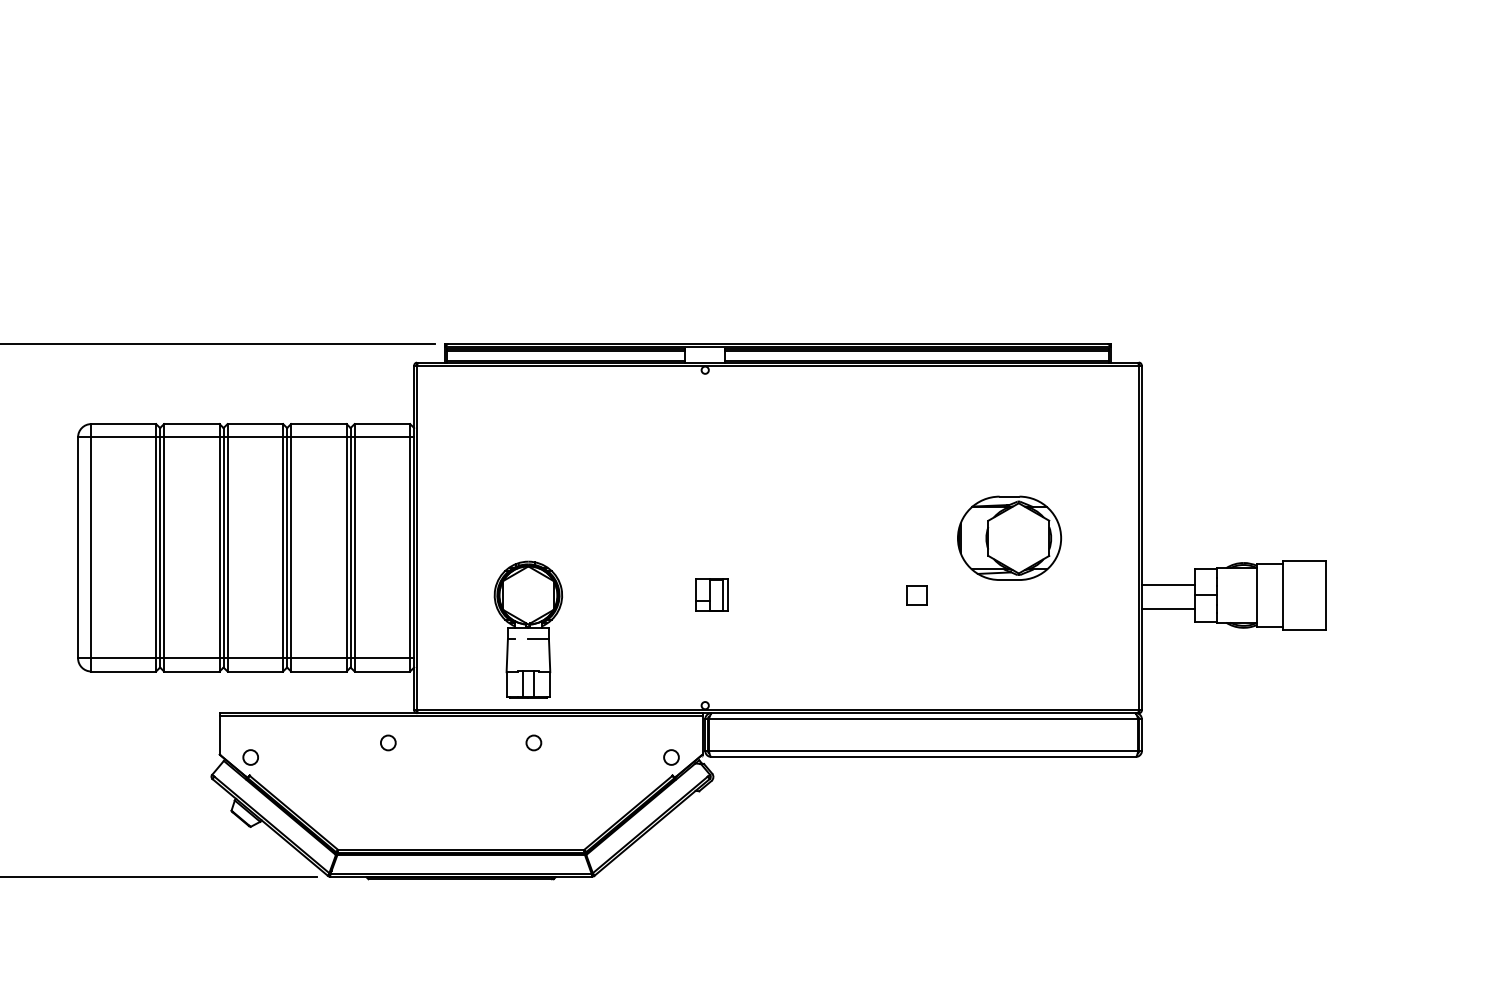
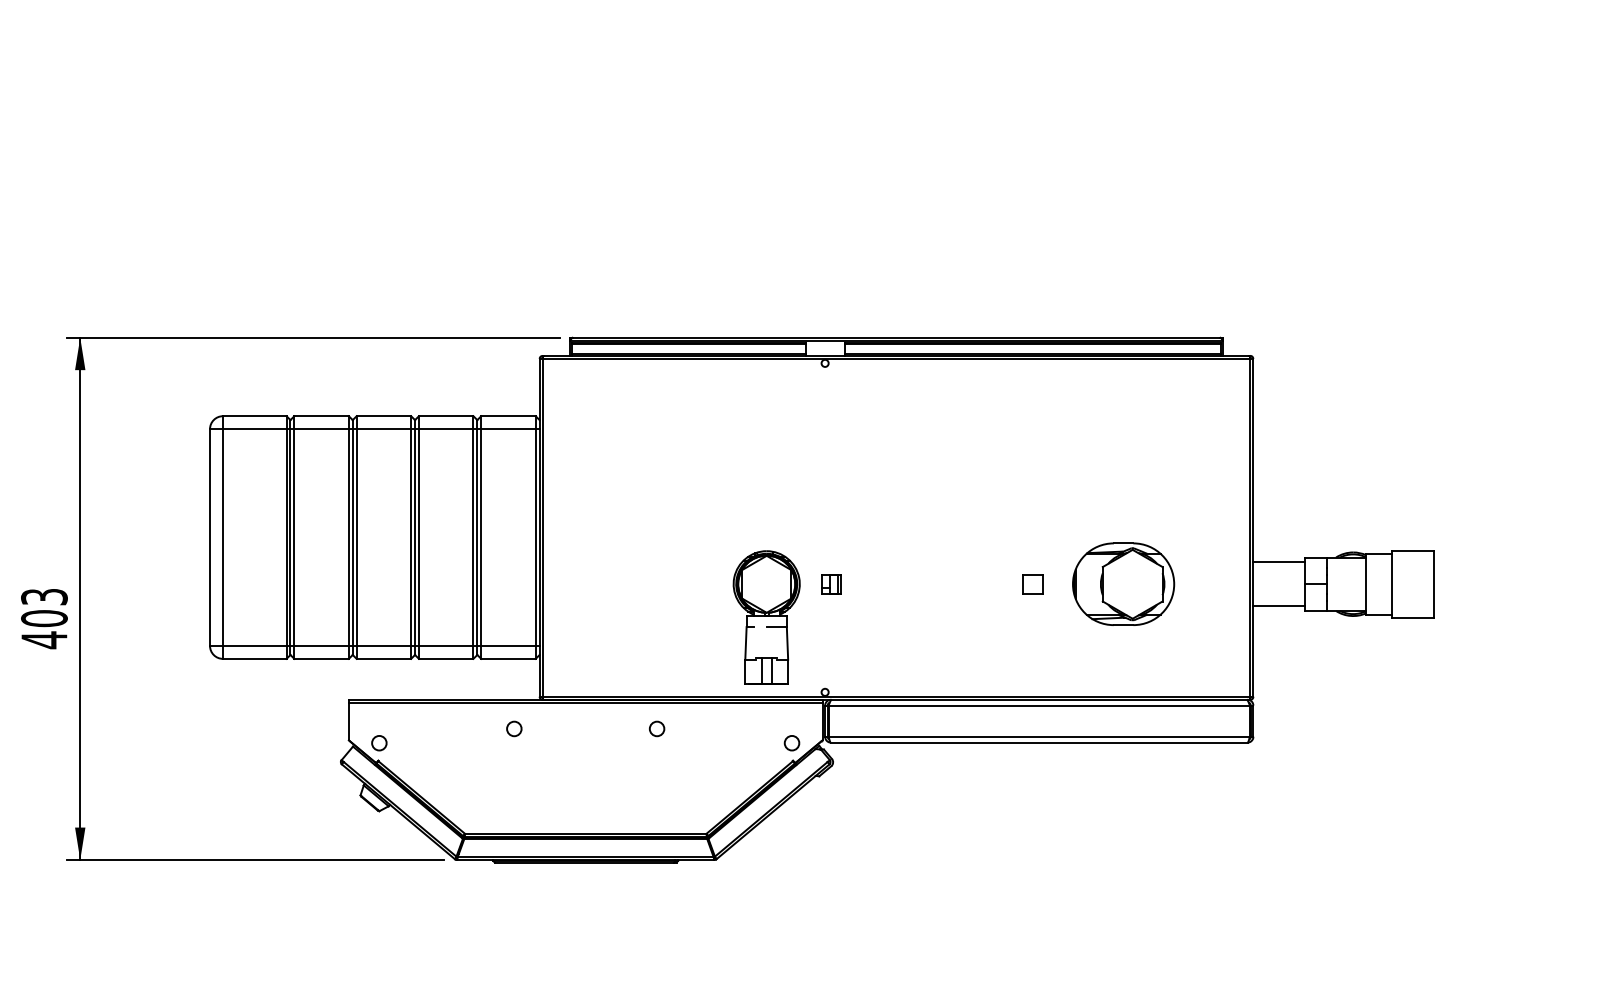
part: (1009, 537) -> (1123, 583), moved
line: (1168, 585) -> (1279, 606), moved
part: (711, 595) -> (831, 584), size x0.62
line: (1168, 608) -> (1279, 562), moved
part: (528, 629) -> (766, 617), moved

